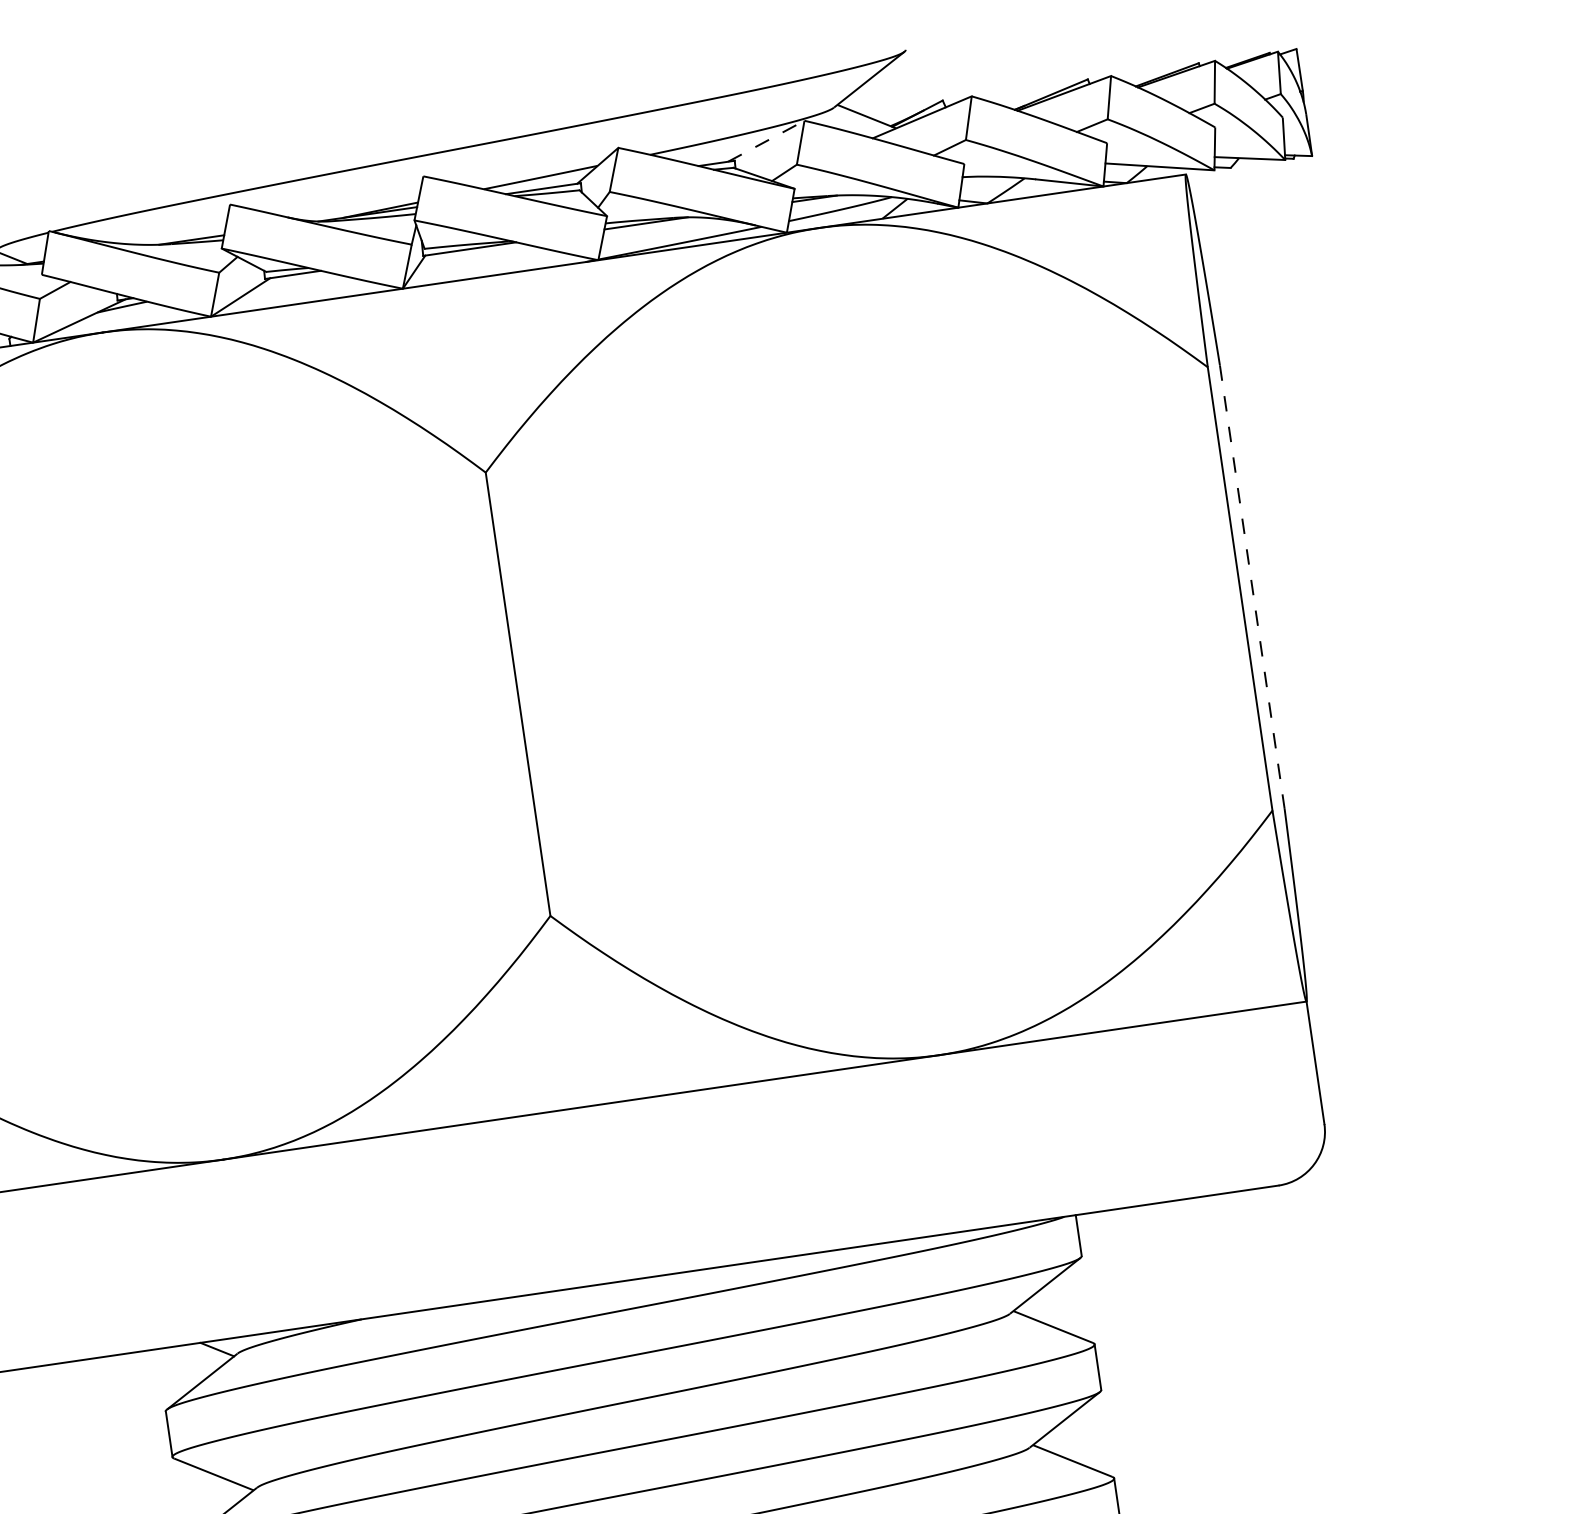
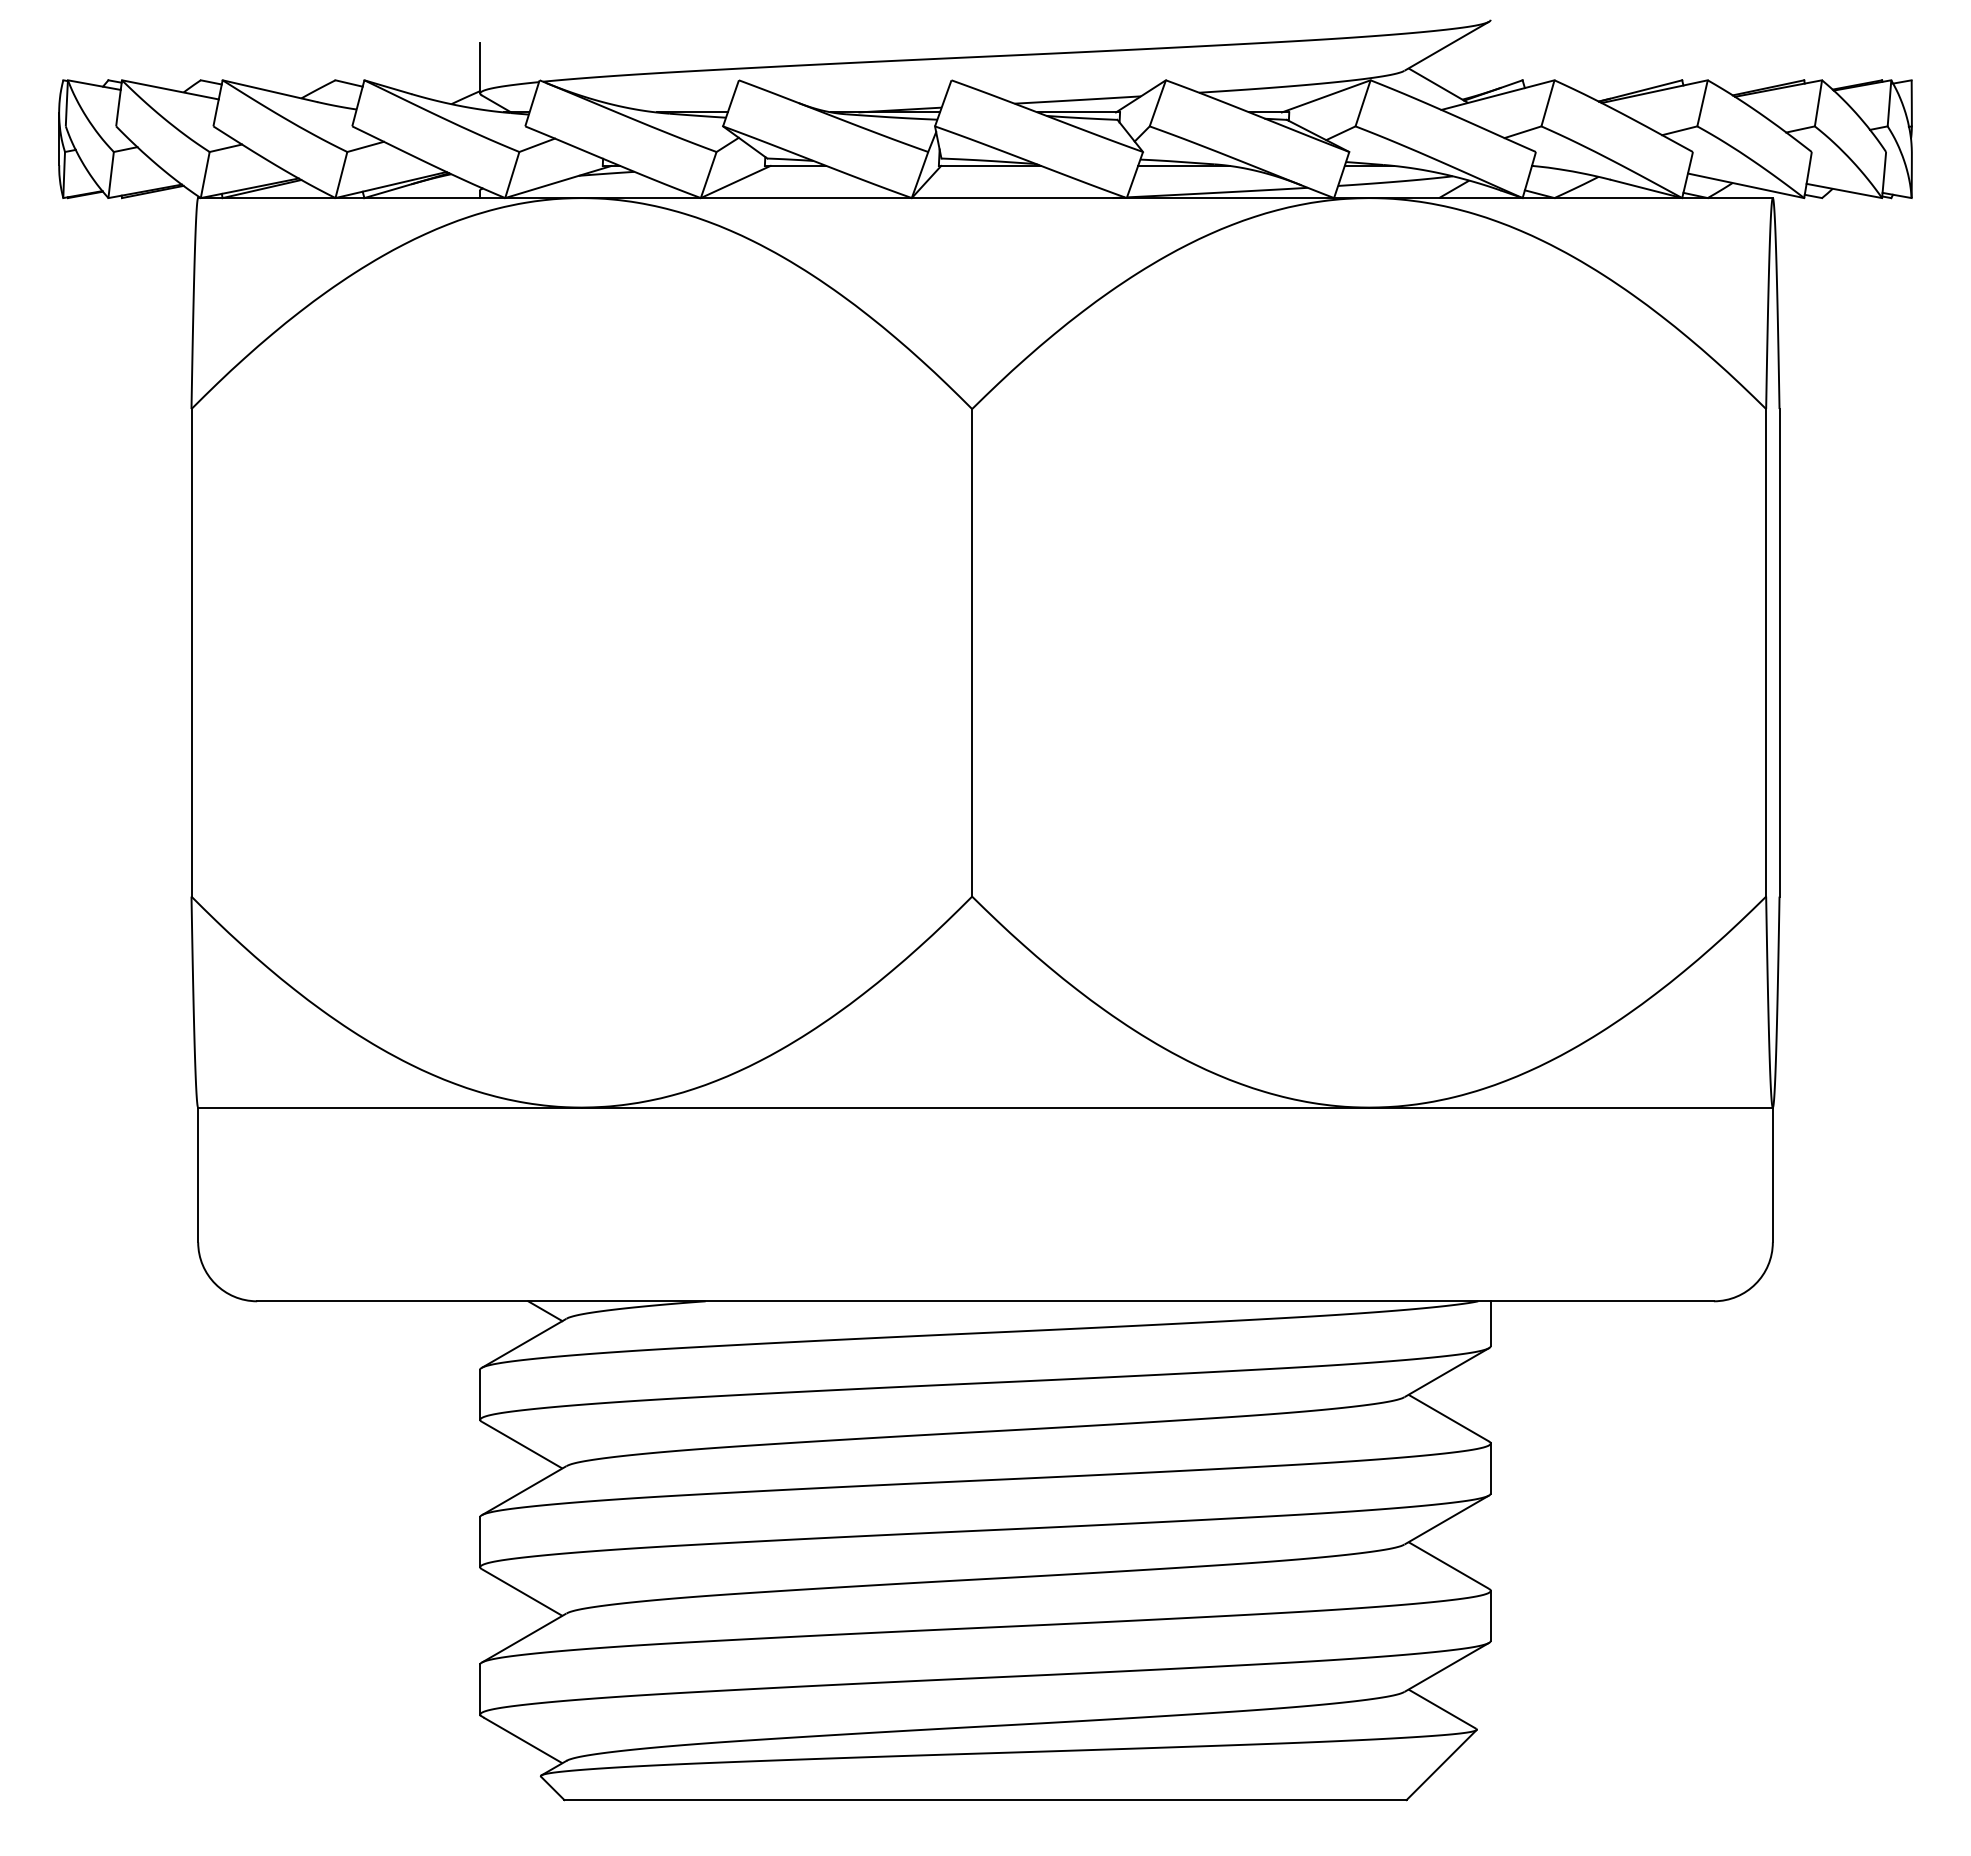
line: (766, 141) -> (1326, 96), dashed -> solid
line: (1252, 586) -> (1779, 652), dashed -> solid

